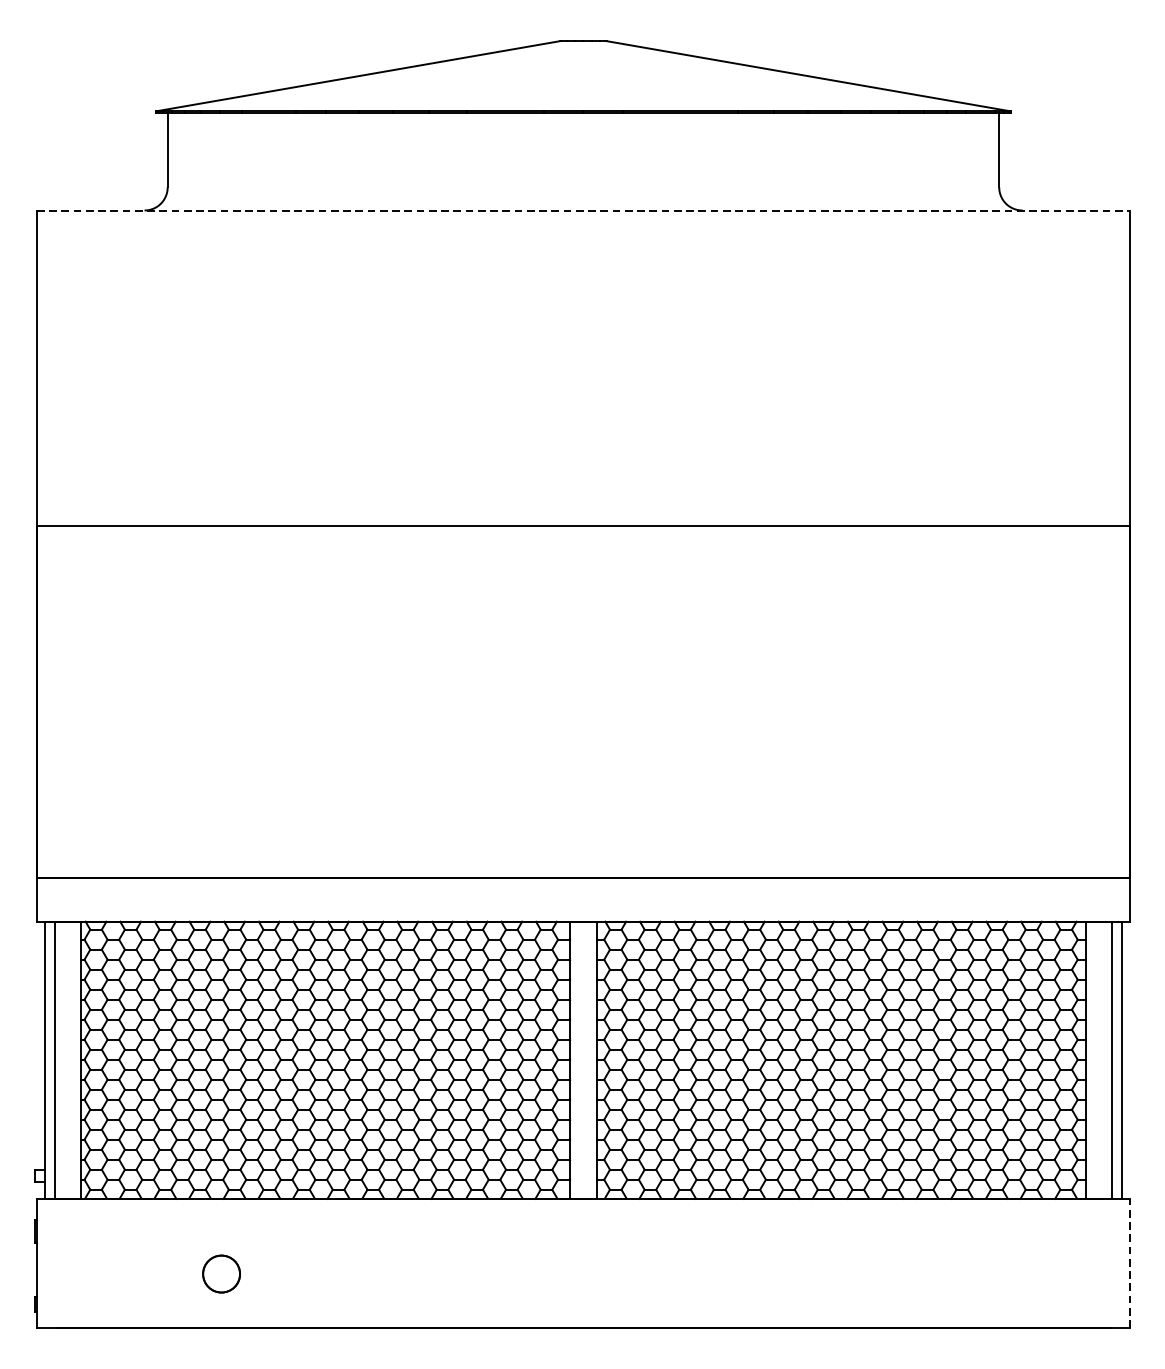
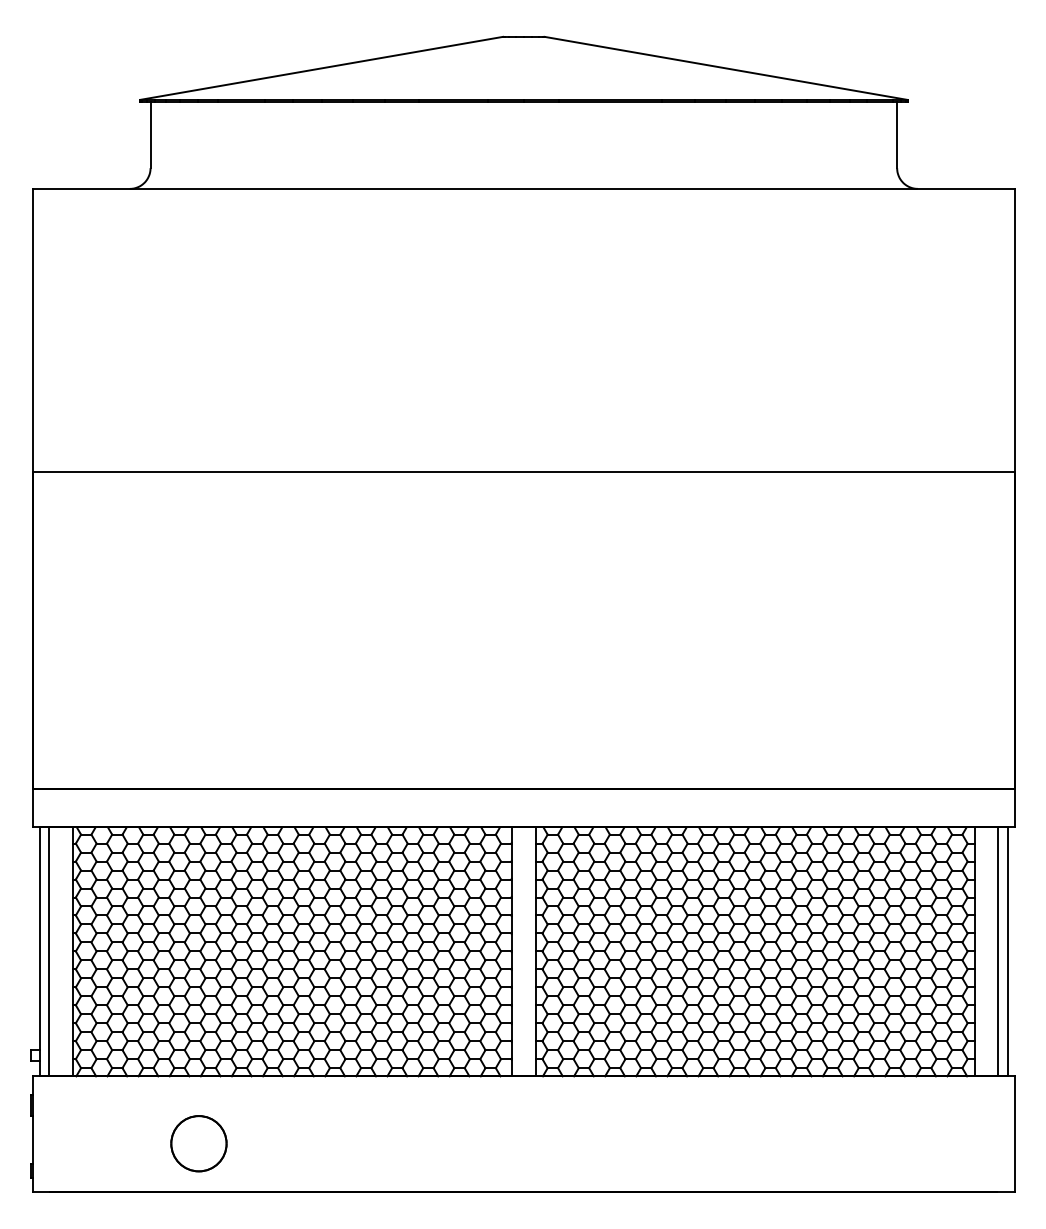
line: (583, 210) -> (523, 188), dashed -> solid
line: (1129, 1263) -> (1014, 1134), dashed -> solid
part: (221, 1273) -> (198, 1143), size x1.67

